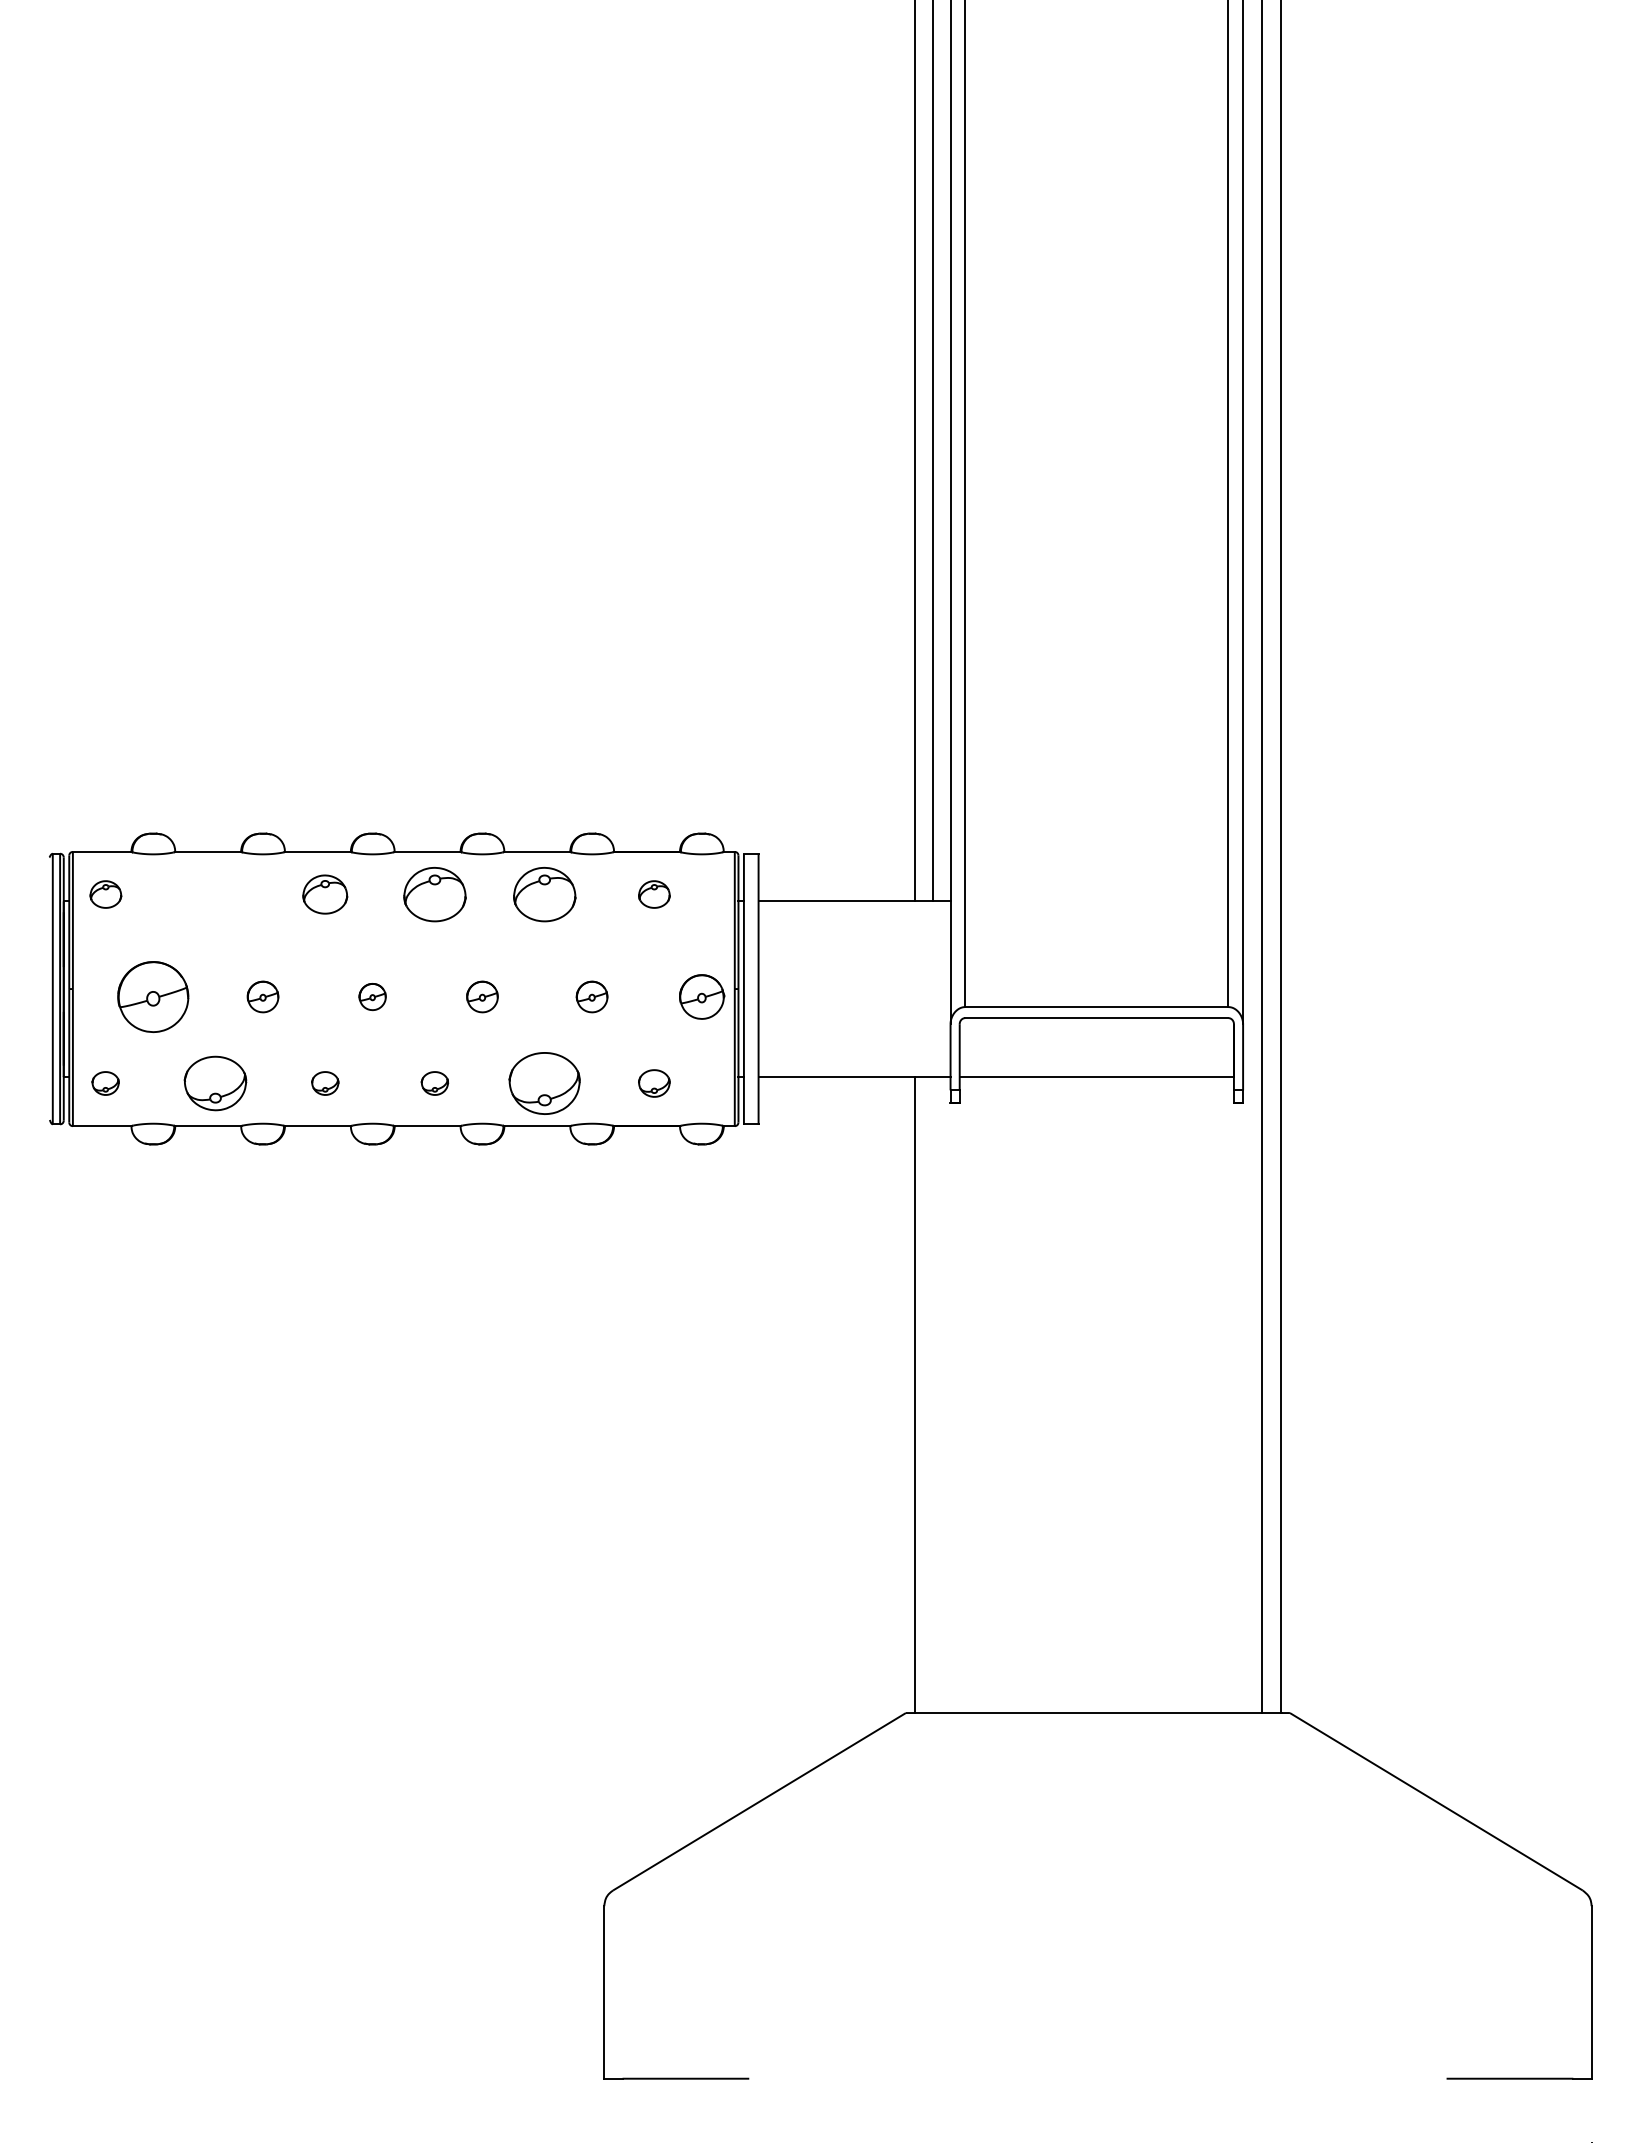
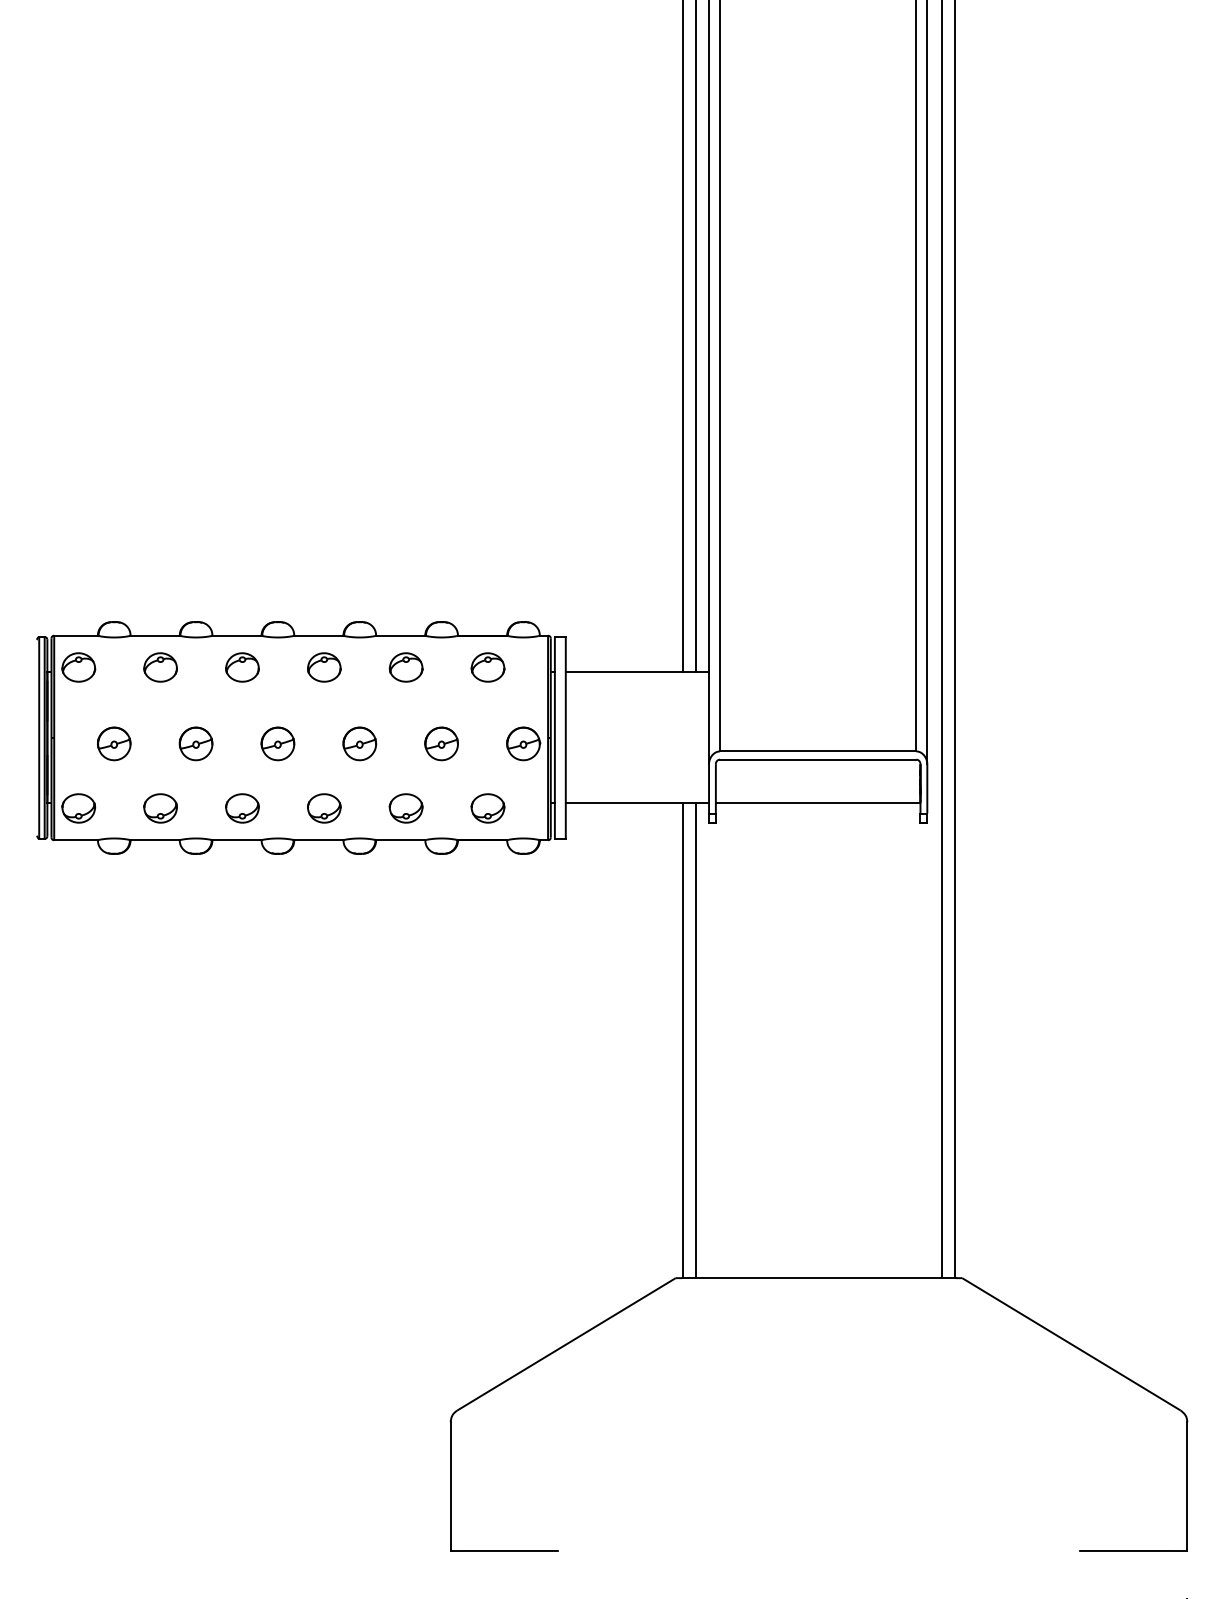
part: (105, 894) -> (78, 667), size x1.43
part: (215, 894) -> (160, 667), added
part: (434, 894) -> (324, 667), size x0.71
part: (544, 894) -> (406, 667), size x0.71
part: (654, 894) -> (488, 667), size x1.43
part: (153, 996) -> (114, 743), size x0.62
part: (262, 996) -> (195, 743), size x1.43
part: (372, 996) -> (277, 743), size x1.67
part: (482, 996) -> (359, 743), size x1.43
part: (591, 996) -> (441, 743), size x1.43
part: (105, 1083) -> (78, 808), size x1.67
part: (215, 1083) -> (160, 808), size x0.71
part: (325, 1083) -> (242, 808), size x1.67
part: (434, 1083) -> (324, 808), size x1.67
part: (544, 1083) -> (406, 808), size x0.62
part: (654, 1083) -> (488, 808), size x1.43
line: (933, 1394) -> (696, 1040), added

